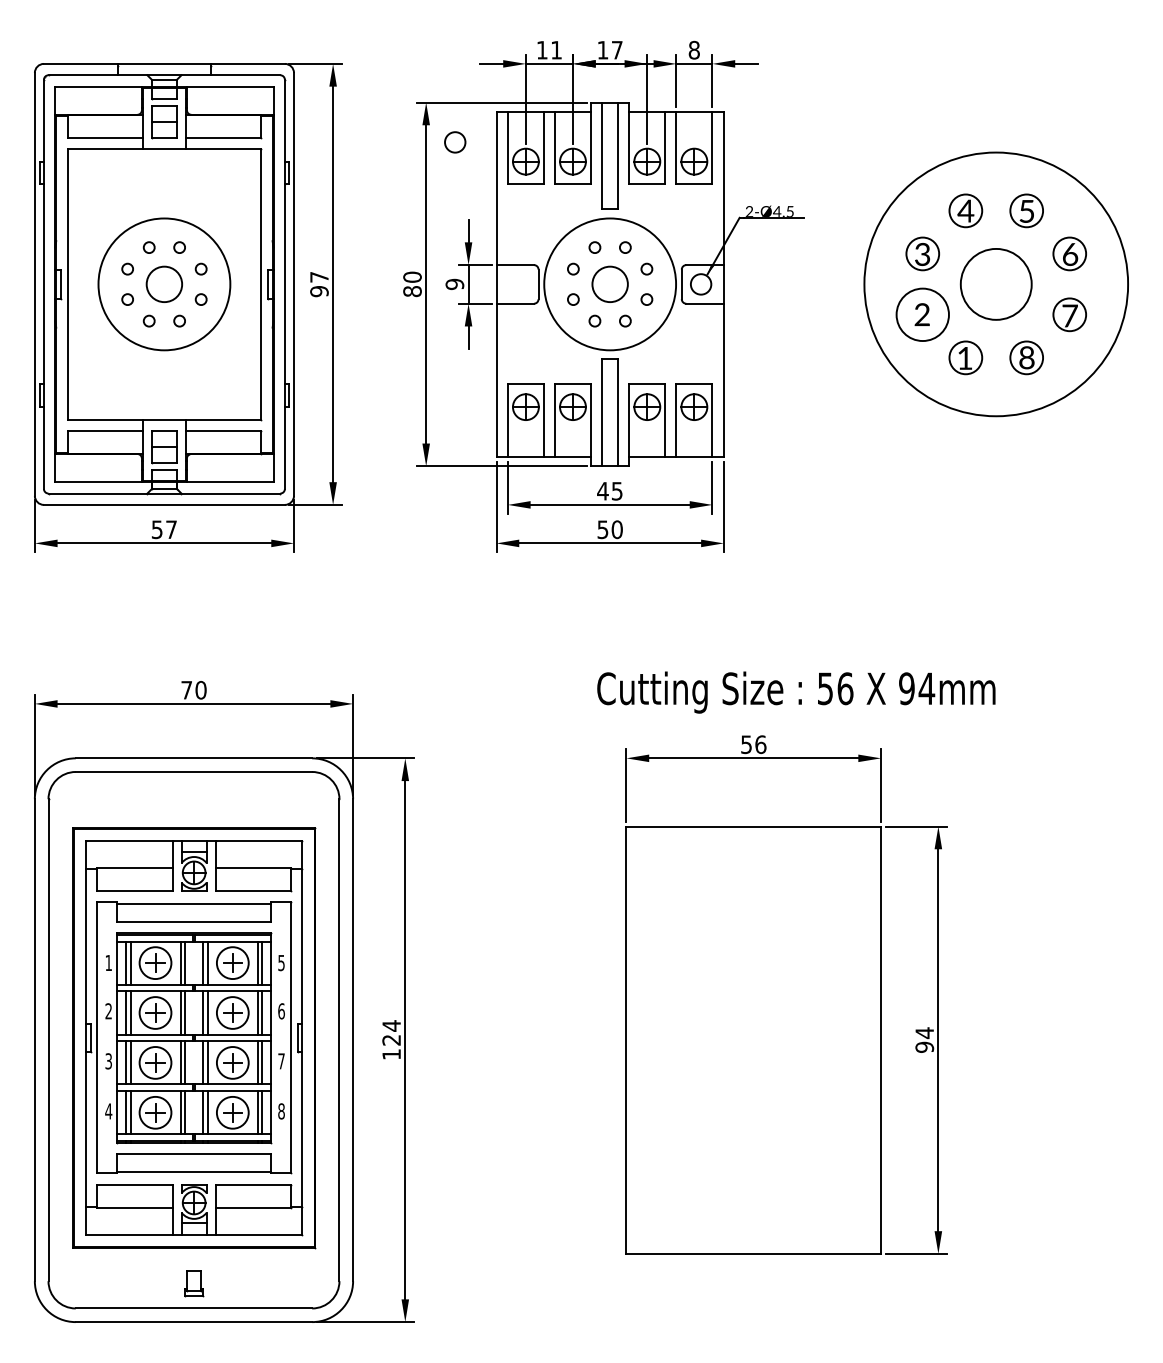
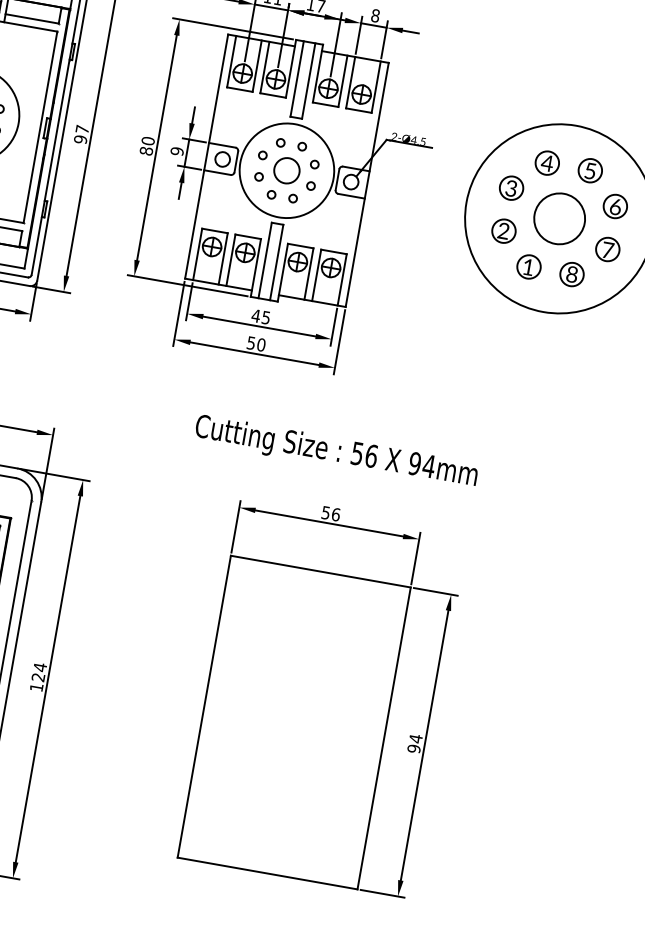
circle: (455, 142) -> (222, 159), moved
circle: (922, 314) -> (503, 230), size x0.62
text: (796, 692) -> (336, 452), moved

